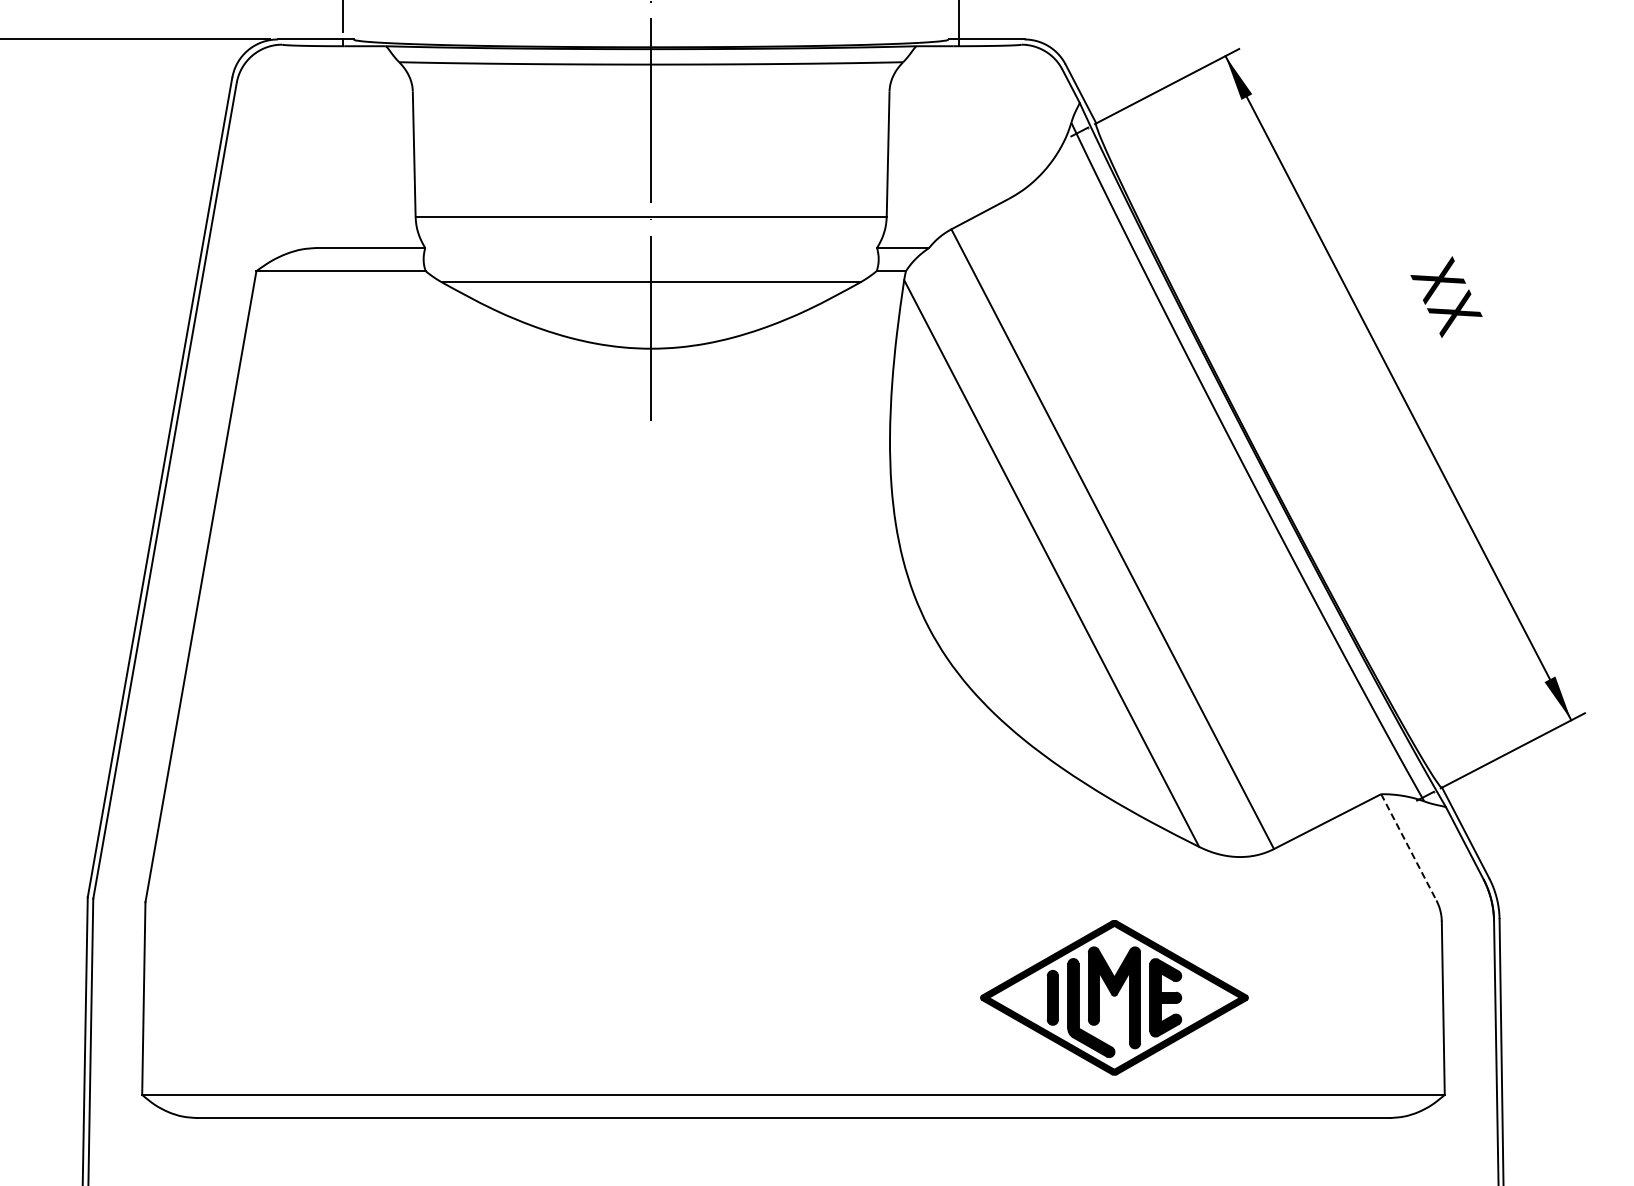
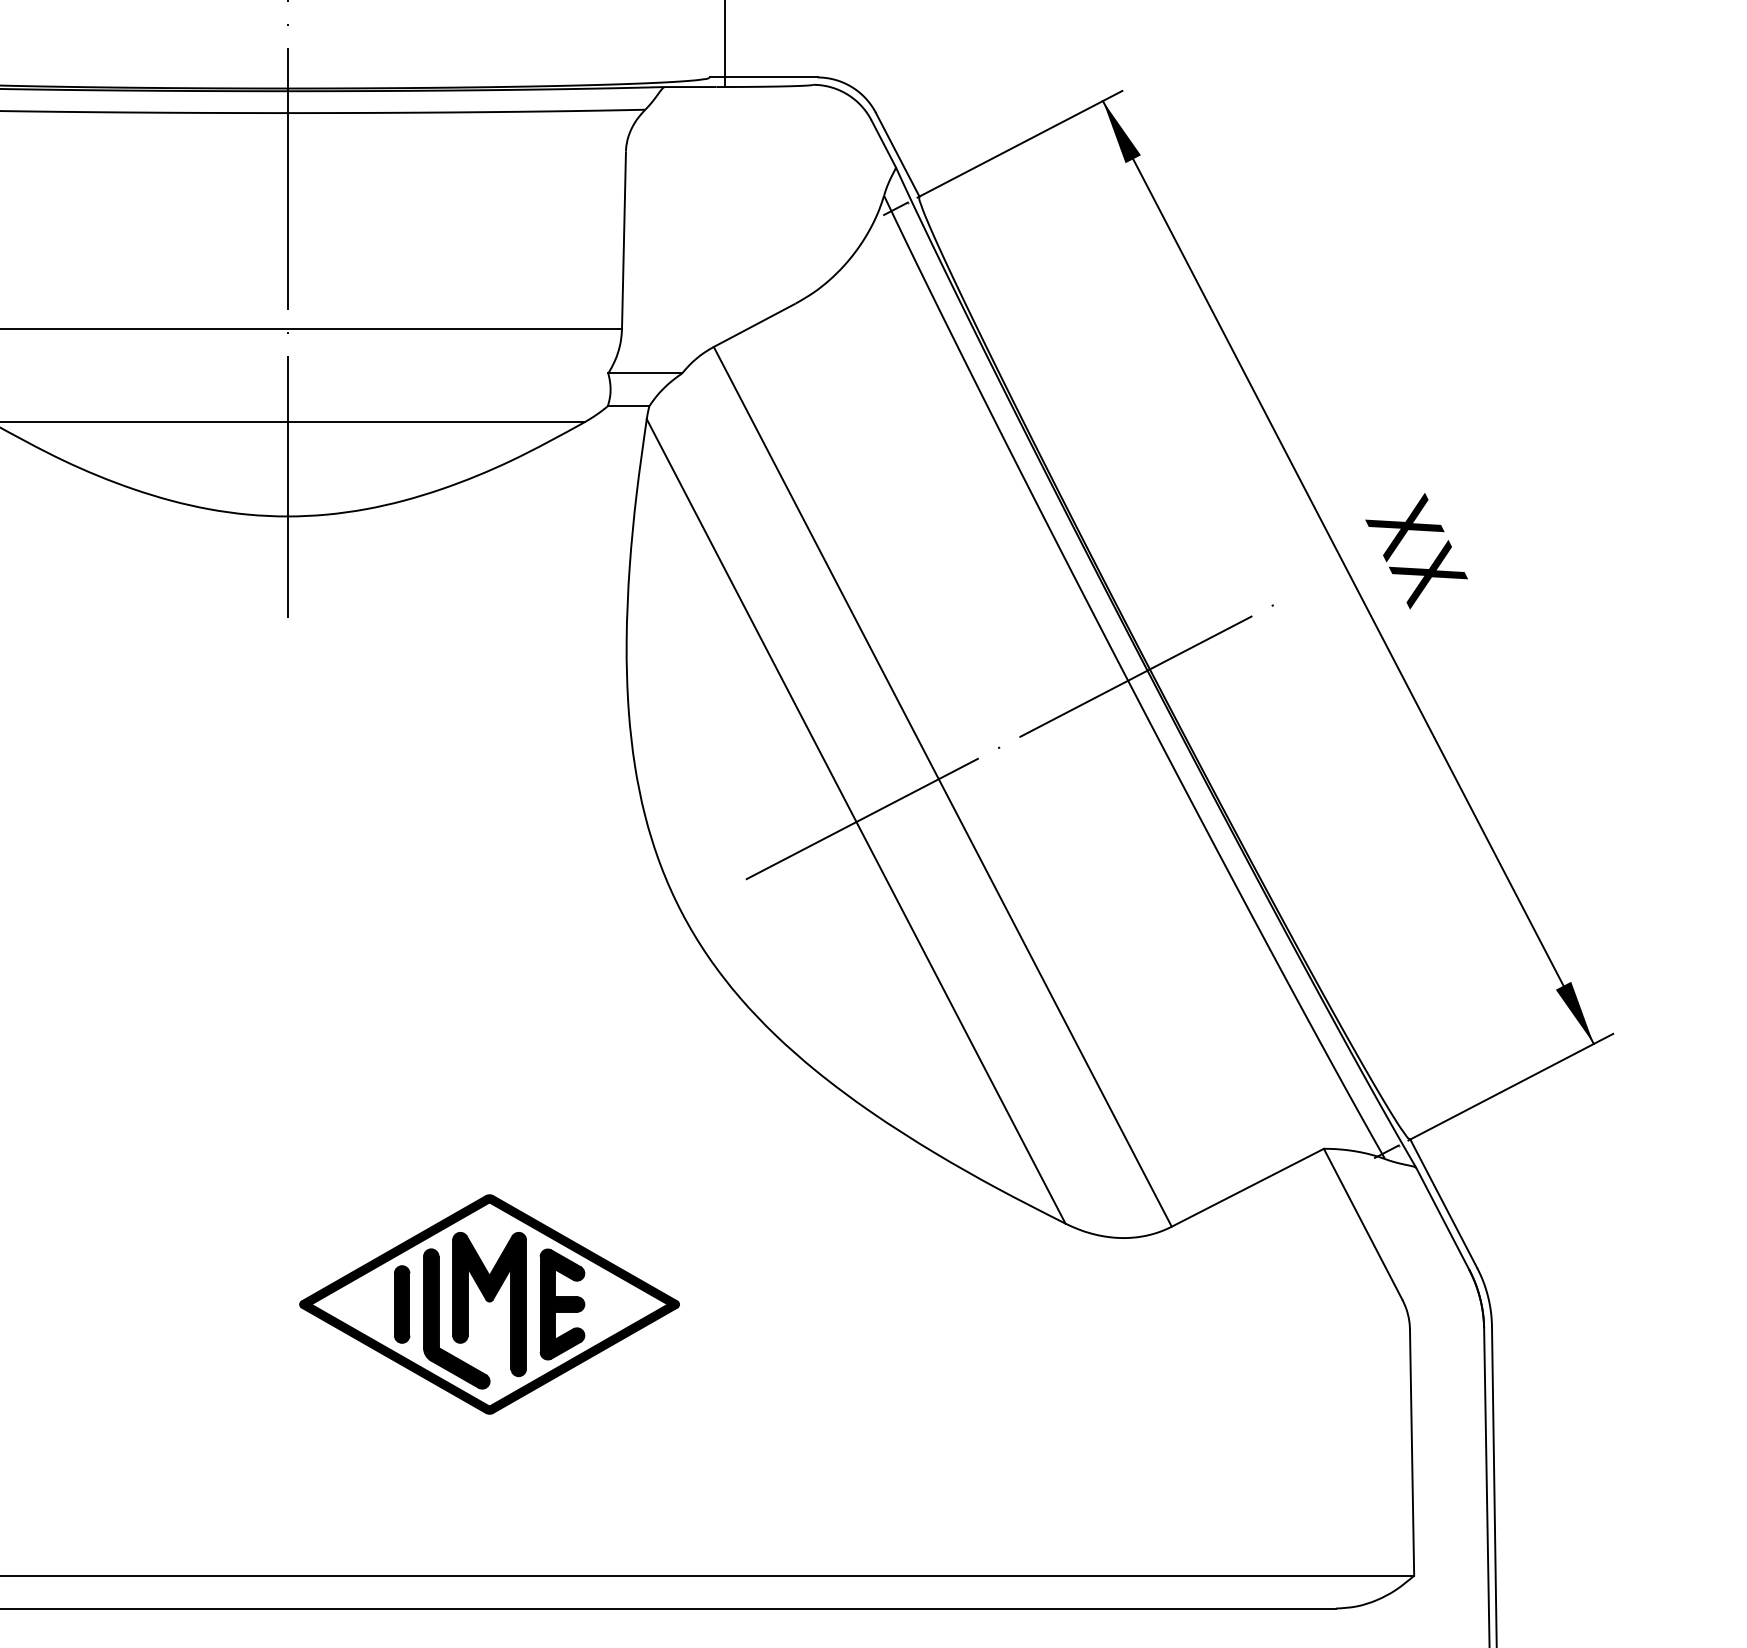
text: (1446, 296) -> (1416, 550), moved
line: (1159, 507) -> (1009, 741), added
line: (1408, 847) -> (1362, 1224), dashed -> solid
part: (1114, 997) -> (489, 1304), moved

